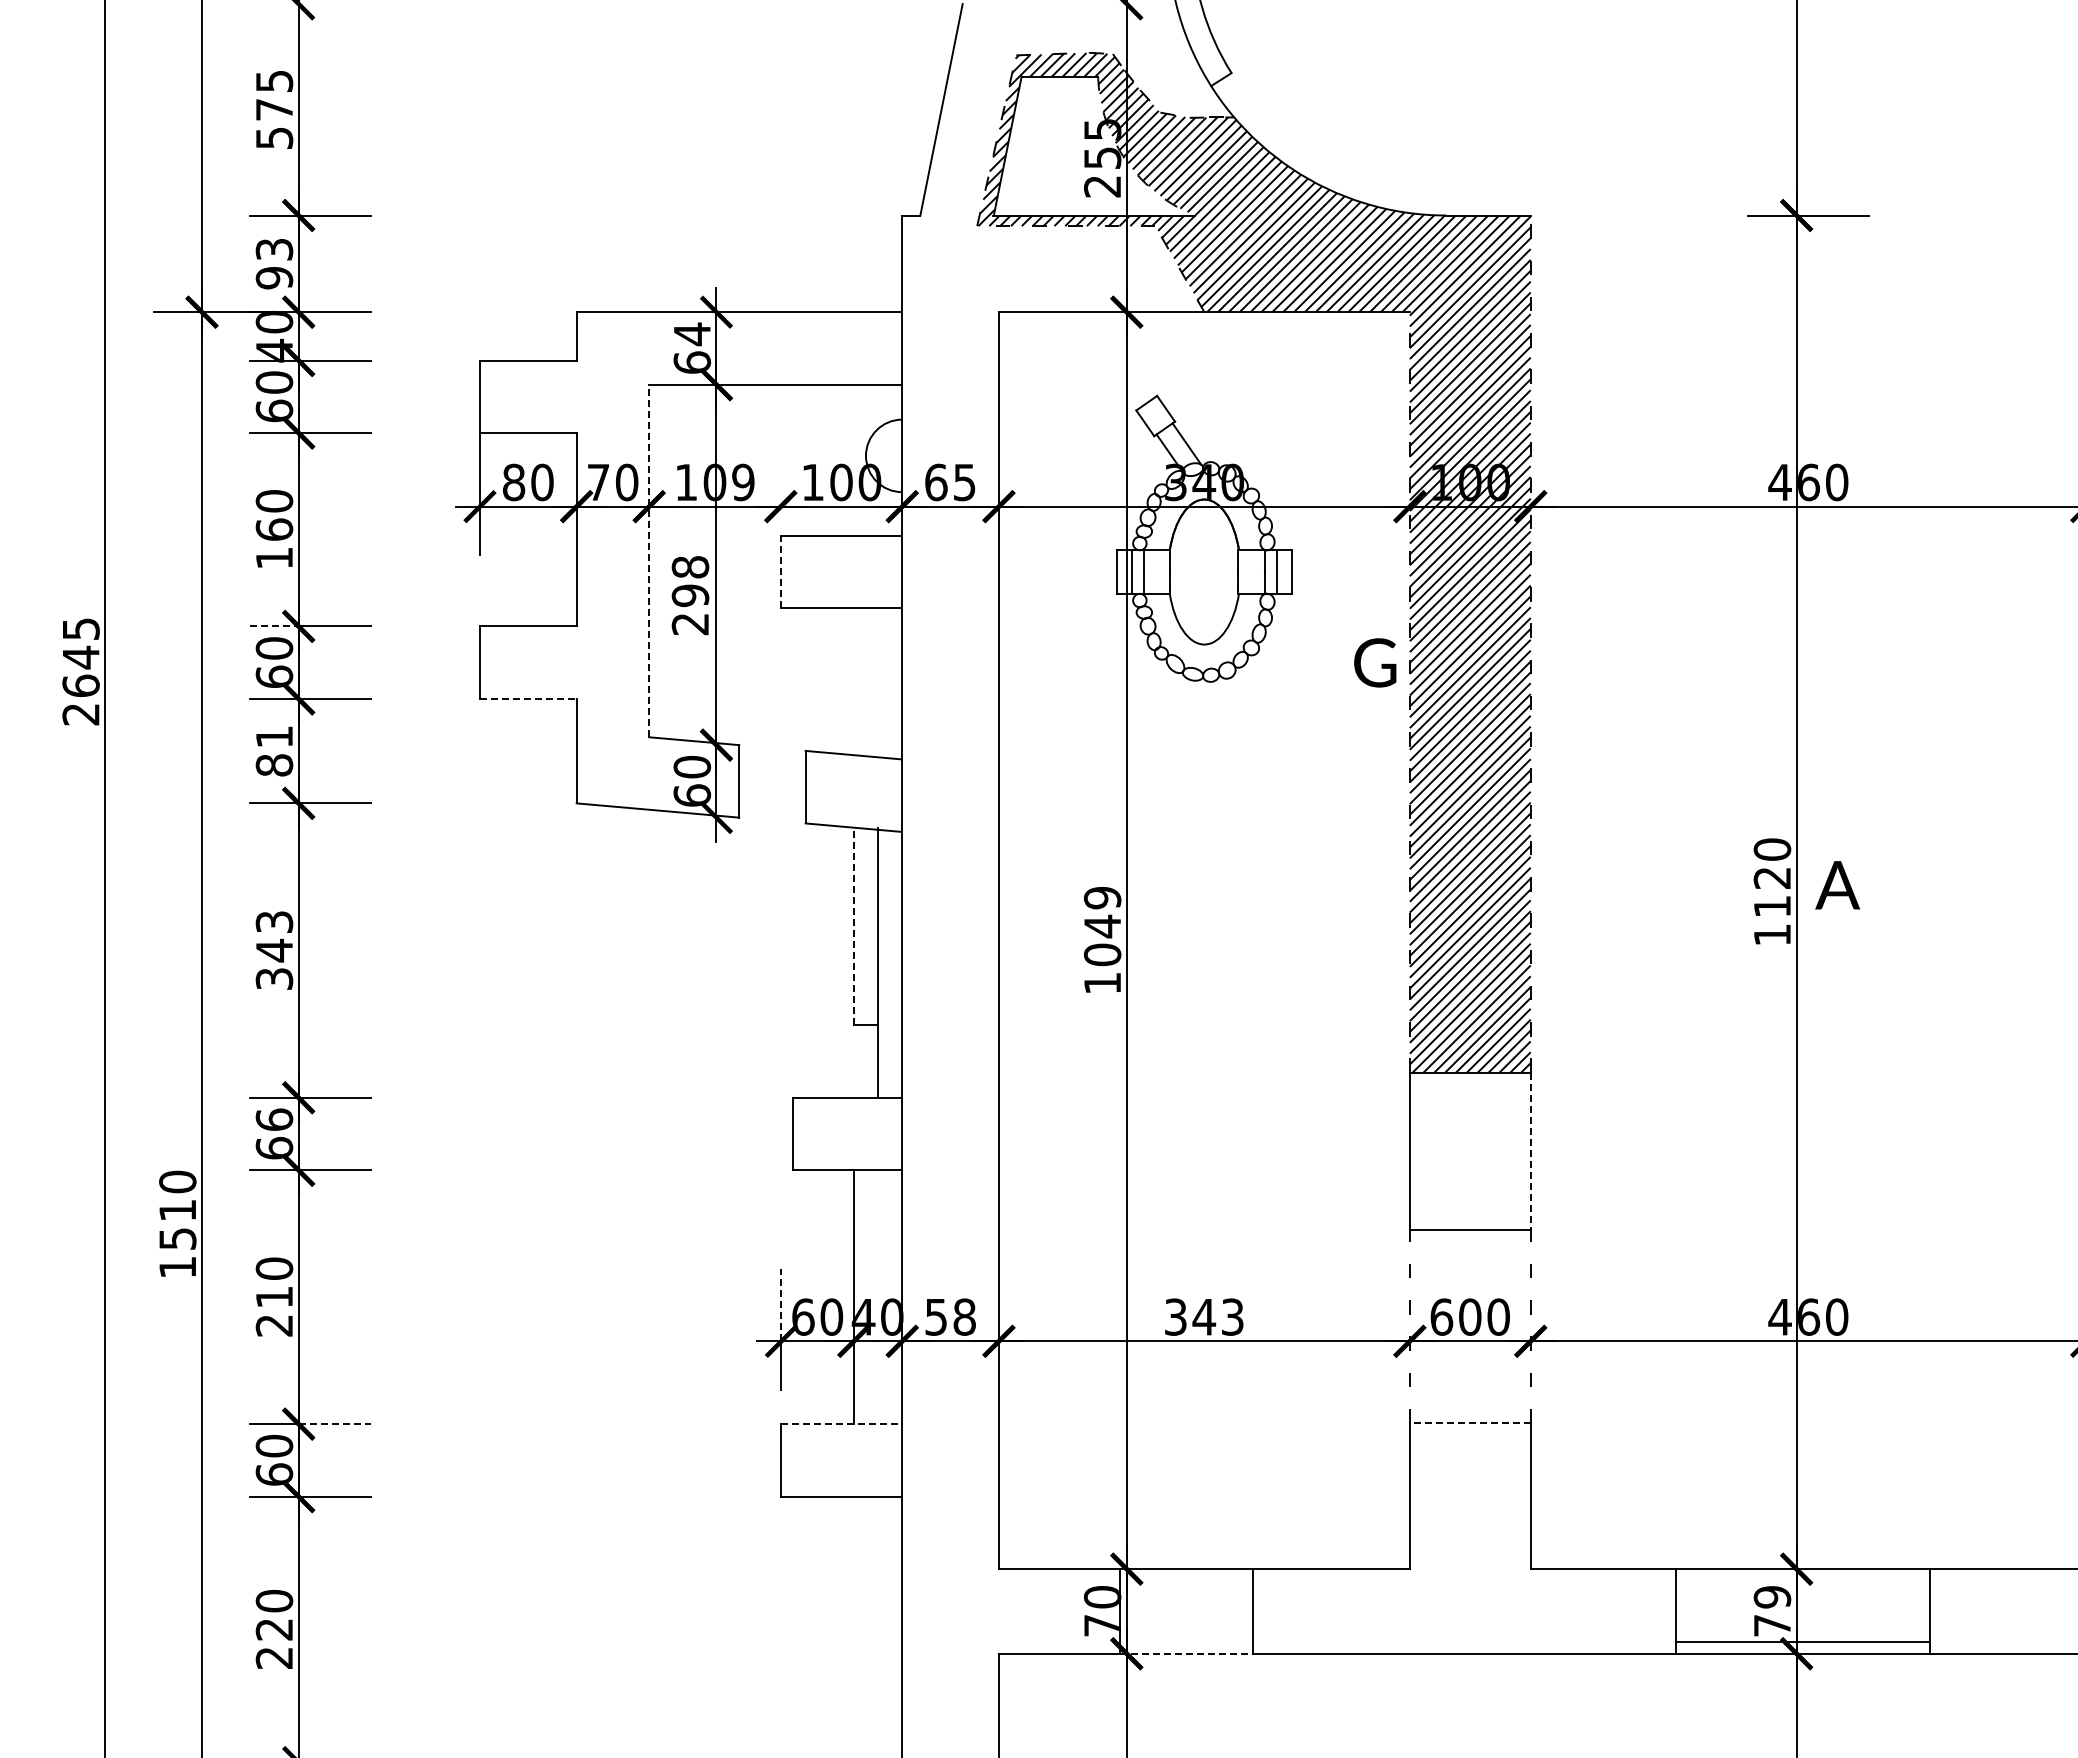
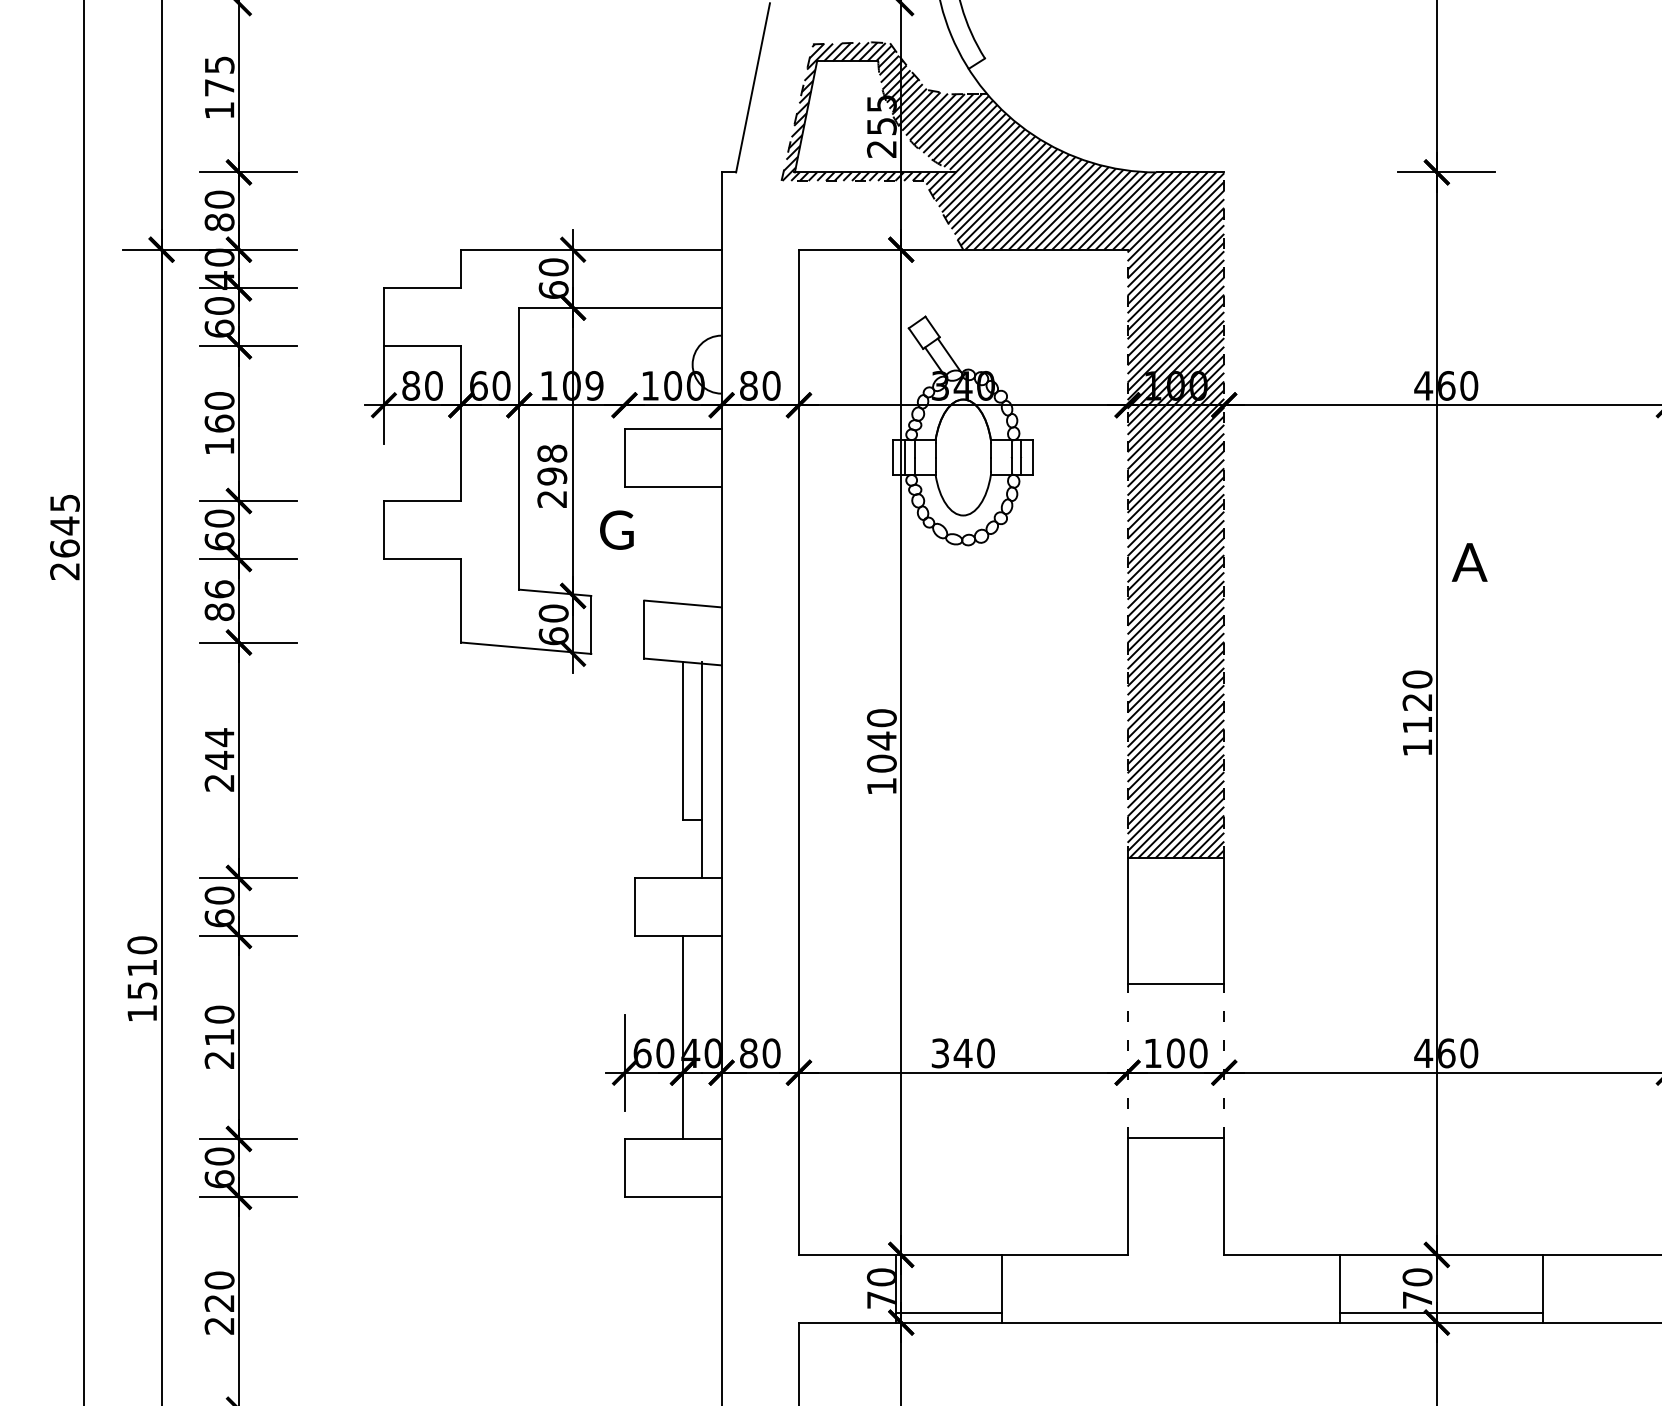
text: (274, 138) -> (219, 110), 575 -> 175
text: (274, 263) -> (219, 210), 93 -> 80
text: (692, 334) -> (553, 267), 64 -> 60
text: (598, 482) -> (478, 385), 70 -> 60
text: (950, 482) -> (760, 385), 65 -> 80
line: (649, 560) -> (519, 448), dashed -> solid
line: (780, 571) -> (624, 457), dashed -> solid
line: (274, 626) -> (219, 501), dashed -> solid
text: (1375, 662) -> (617, 529), moved
line: (528, 698) -> (422, 558), dashed -> solid
text: (274, 736) -> (219, 589), 81 -> 86
text: (1837, 885) -> (1469, 562), moved
text: (1102, 897) -> (881, 717), 1049 -> 1040
line: (853, 926) -> (682, 740), dashed -> solid
text: (274, 949) -> (219, 759), 343 -> 244
text: (274, 1119) -> (219, 895), 66 -> 60
line: (1530, 1151) -> (1224, 920), dashed -> solid
line: (781, 1304) -> (625, 1043), dashed -> solid
text: (950, 1316) -> (760, 1052), 58 -> 80
text: (1232, 1316) -> (985, 1052), 343 -> 340
text: (1441, 1316) -> (1152, 1052), 600 -> 100
line: (1469, 1423) -> (1175, 1138), dashed -> solid
line: (335, 1424) -> (268, 1139), dashed -> solid
line: (842, 1424) -> (673, 1139), dashed -> solid
text: (1772, 1597) -> (1417, 1277), 79 -> 70
line: (1185, 1641) -> (948, 1312), added
line: (1186, 1653) -> (948, 1322), dashed -> solid

